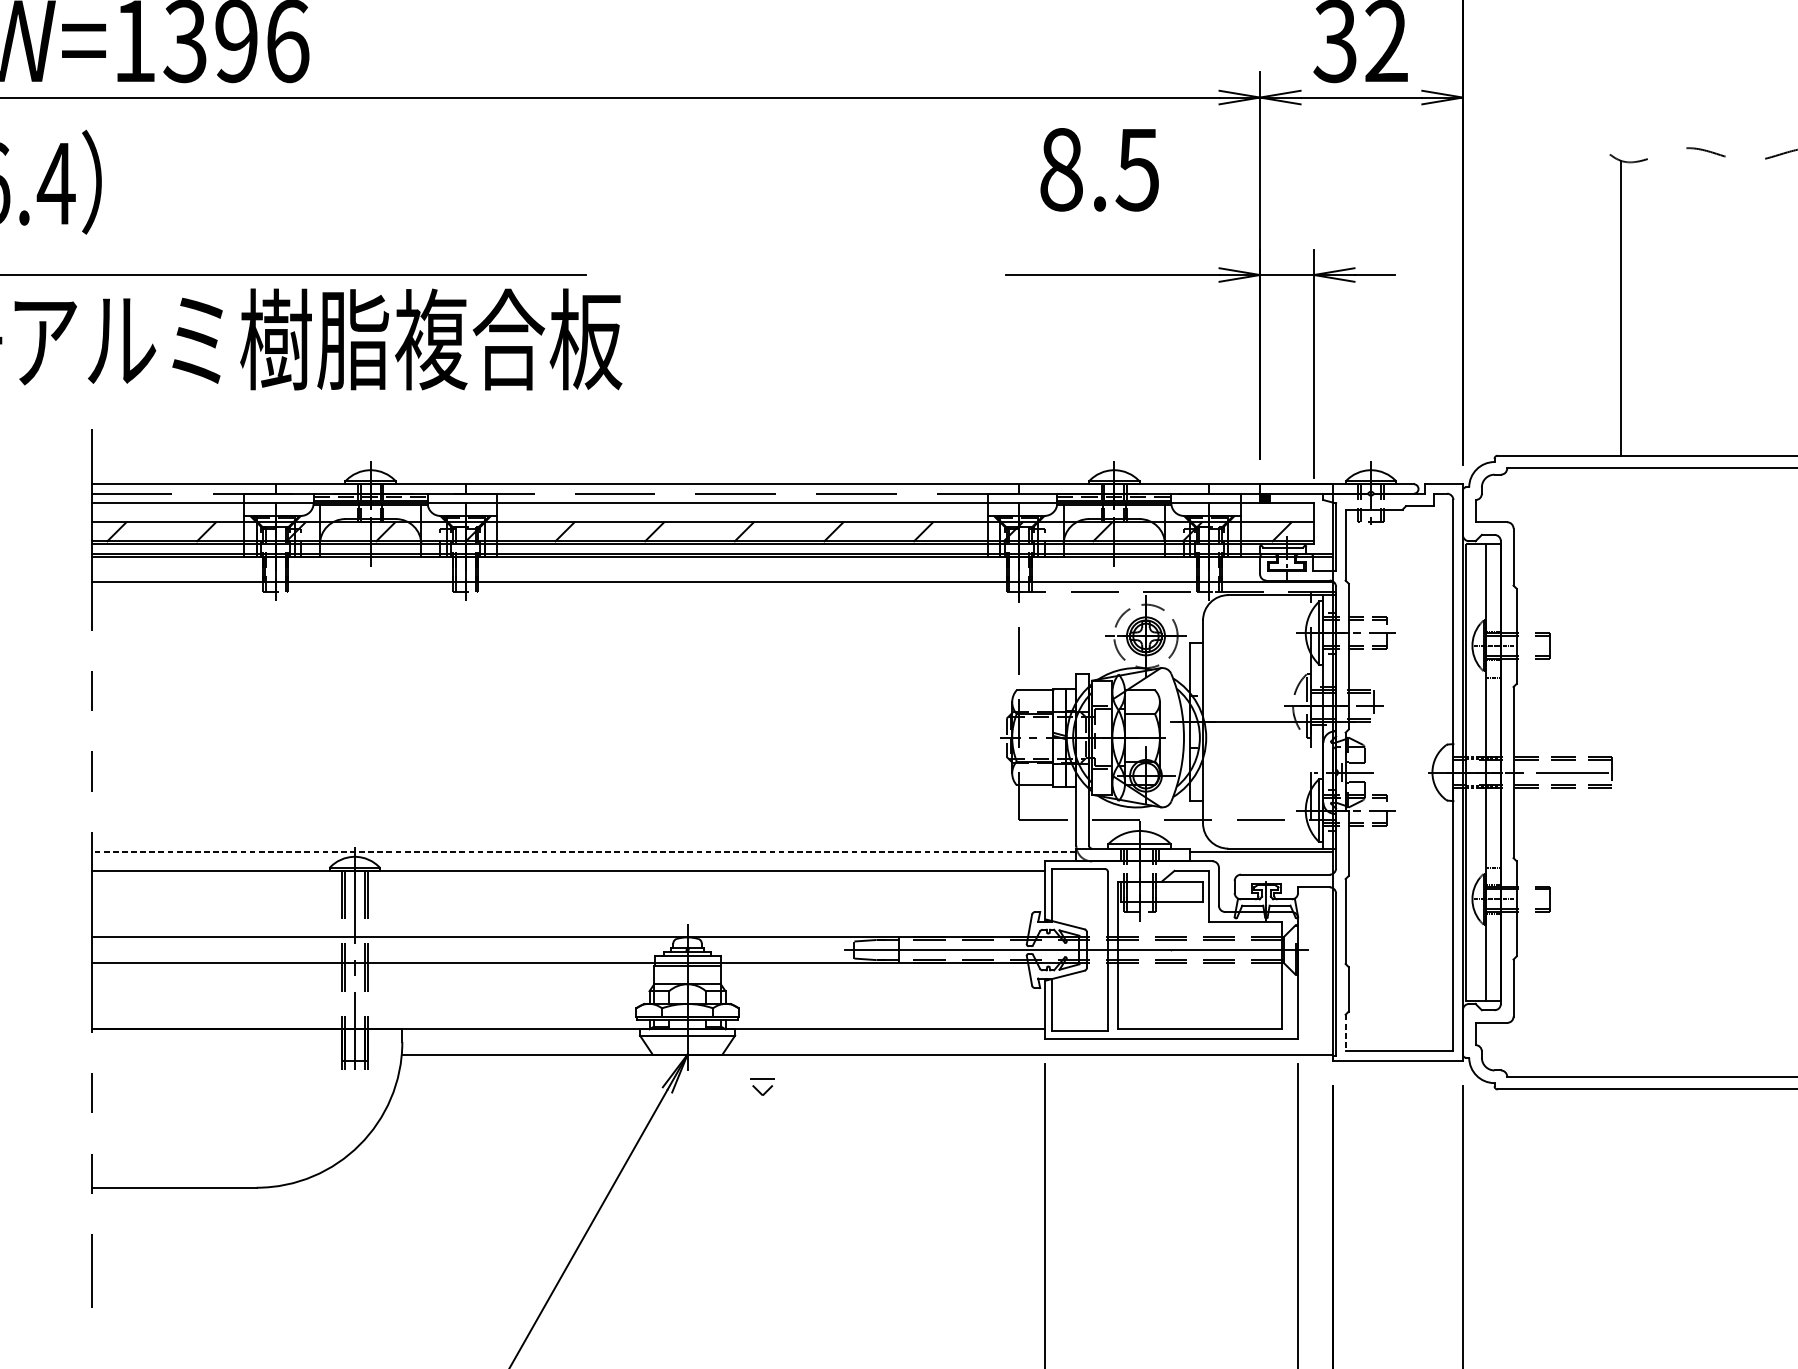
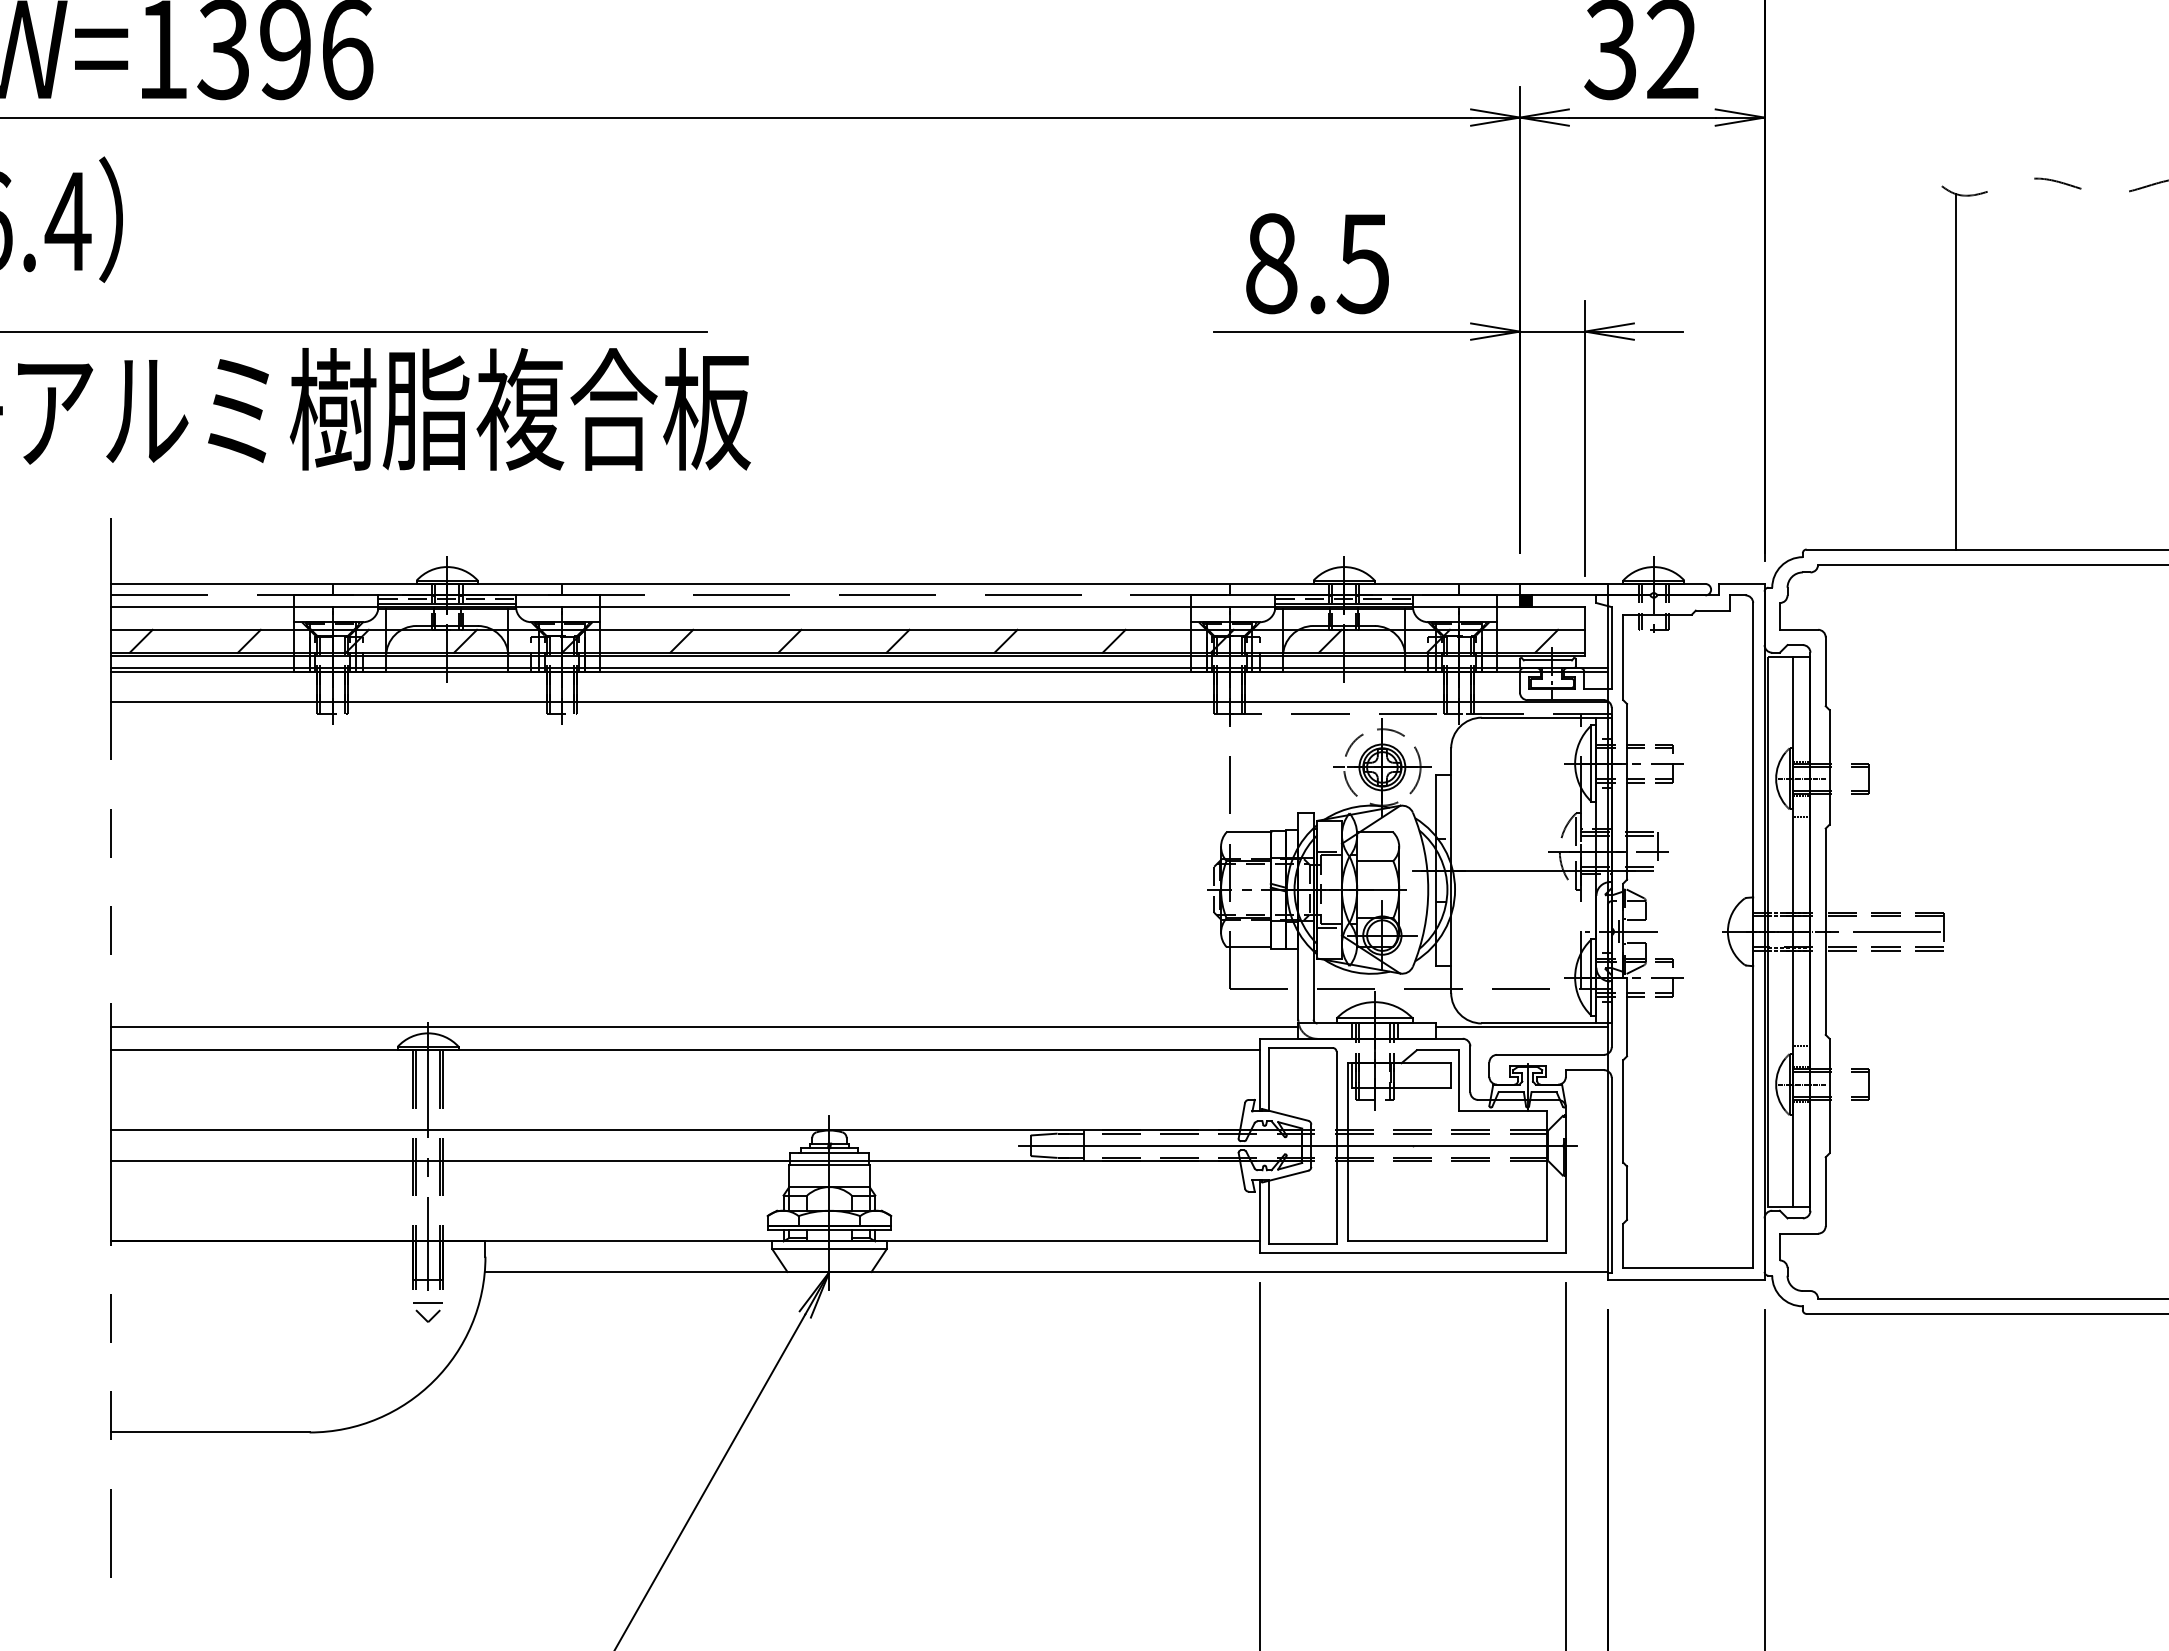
text: (1099, 169) -> (1317, 263), moved
line: (583, 851) -> (704, 1027), dashed -> solid
line: (1345, 1033) -> (1623, 1246), dashed -> solid
part: (762, 1087) -> (427, 1312), moved

